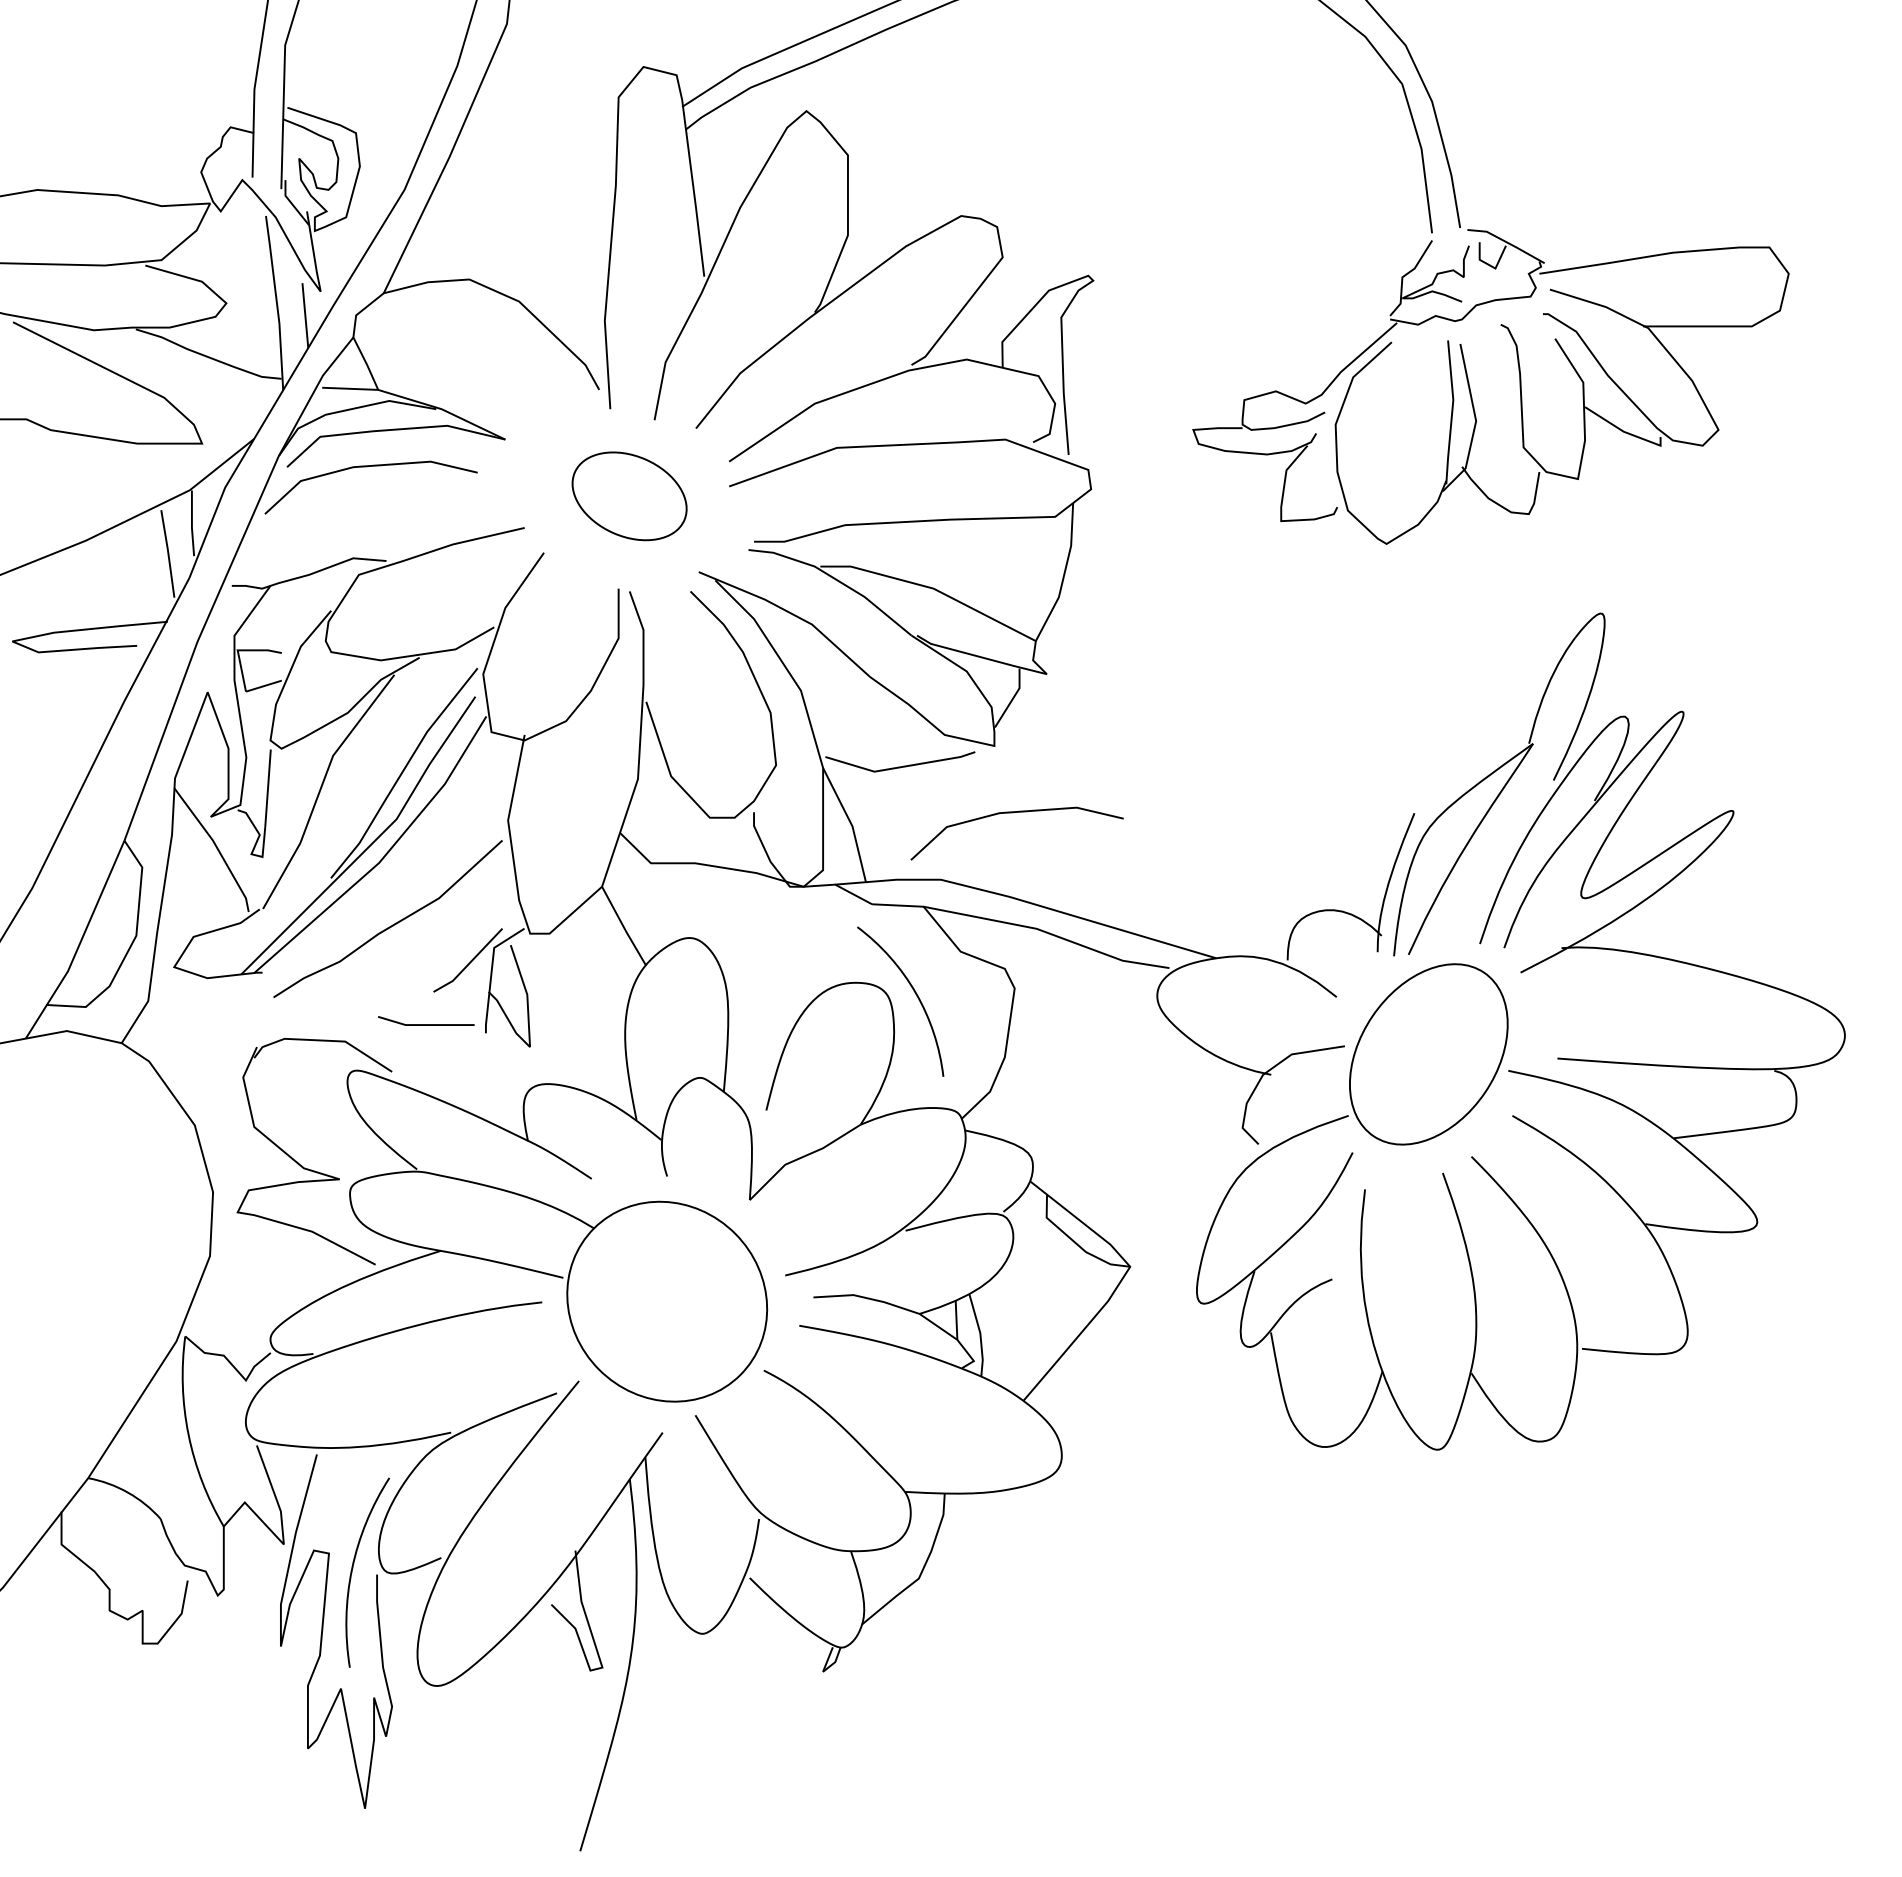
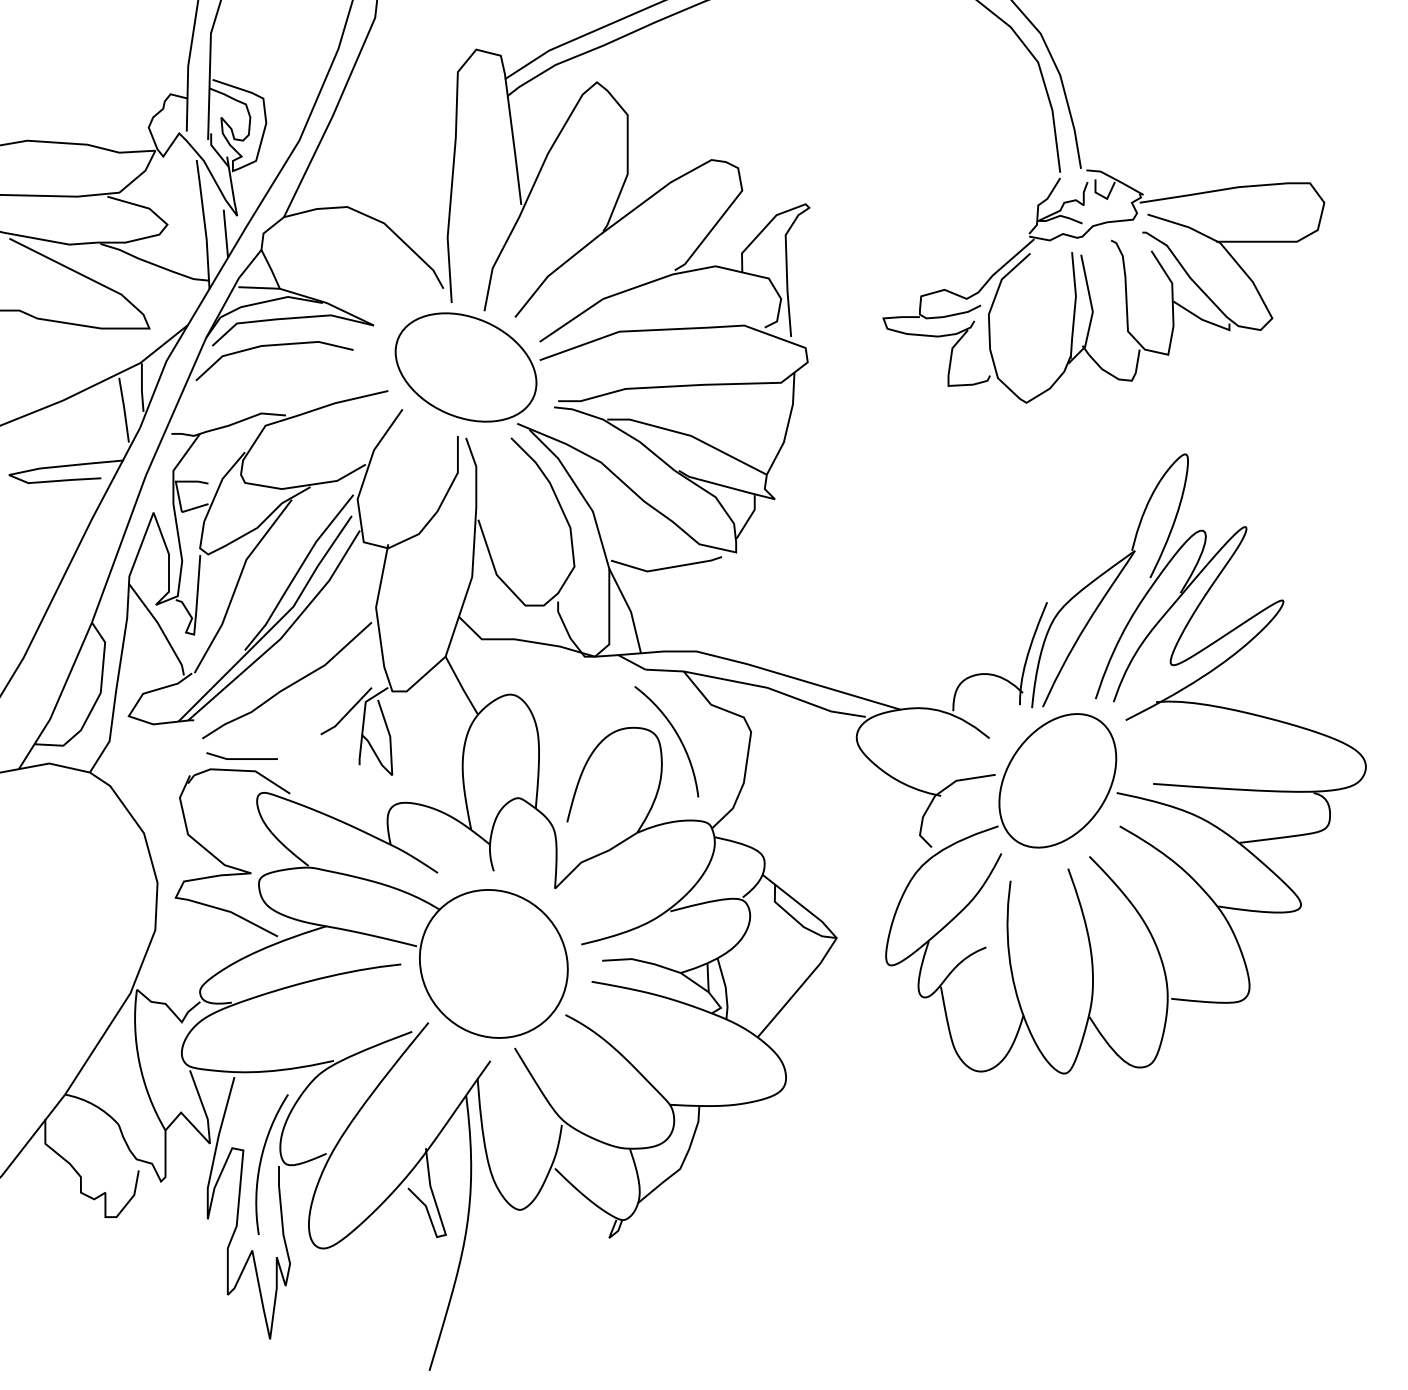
part: (629, 496) -> (465, 367), size x1.67
line: (1013, 813) -> (750, 602), removed
line: (426, 1024) -> (242, 758), moved

